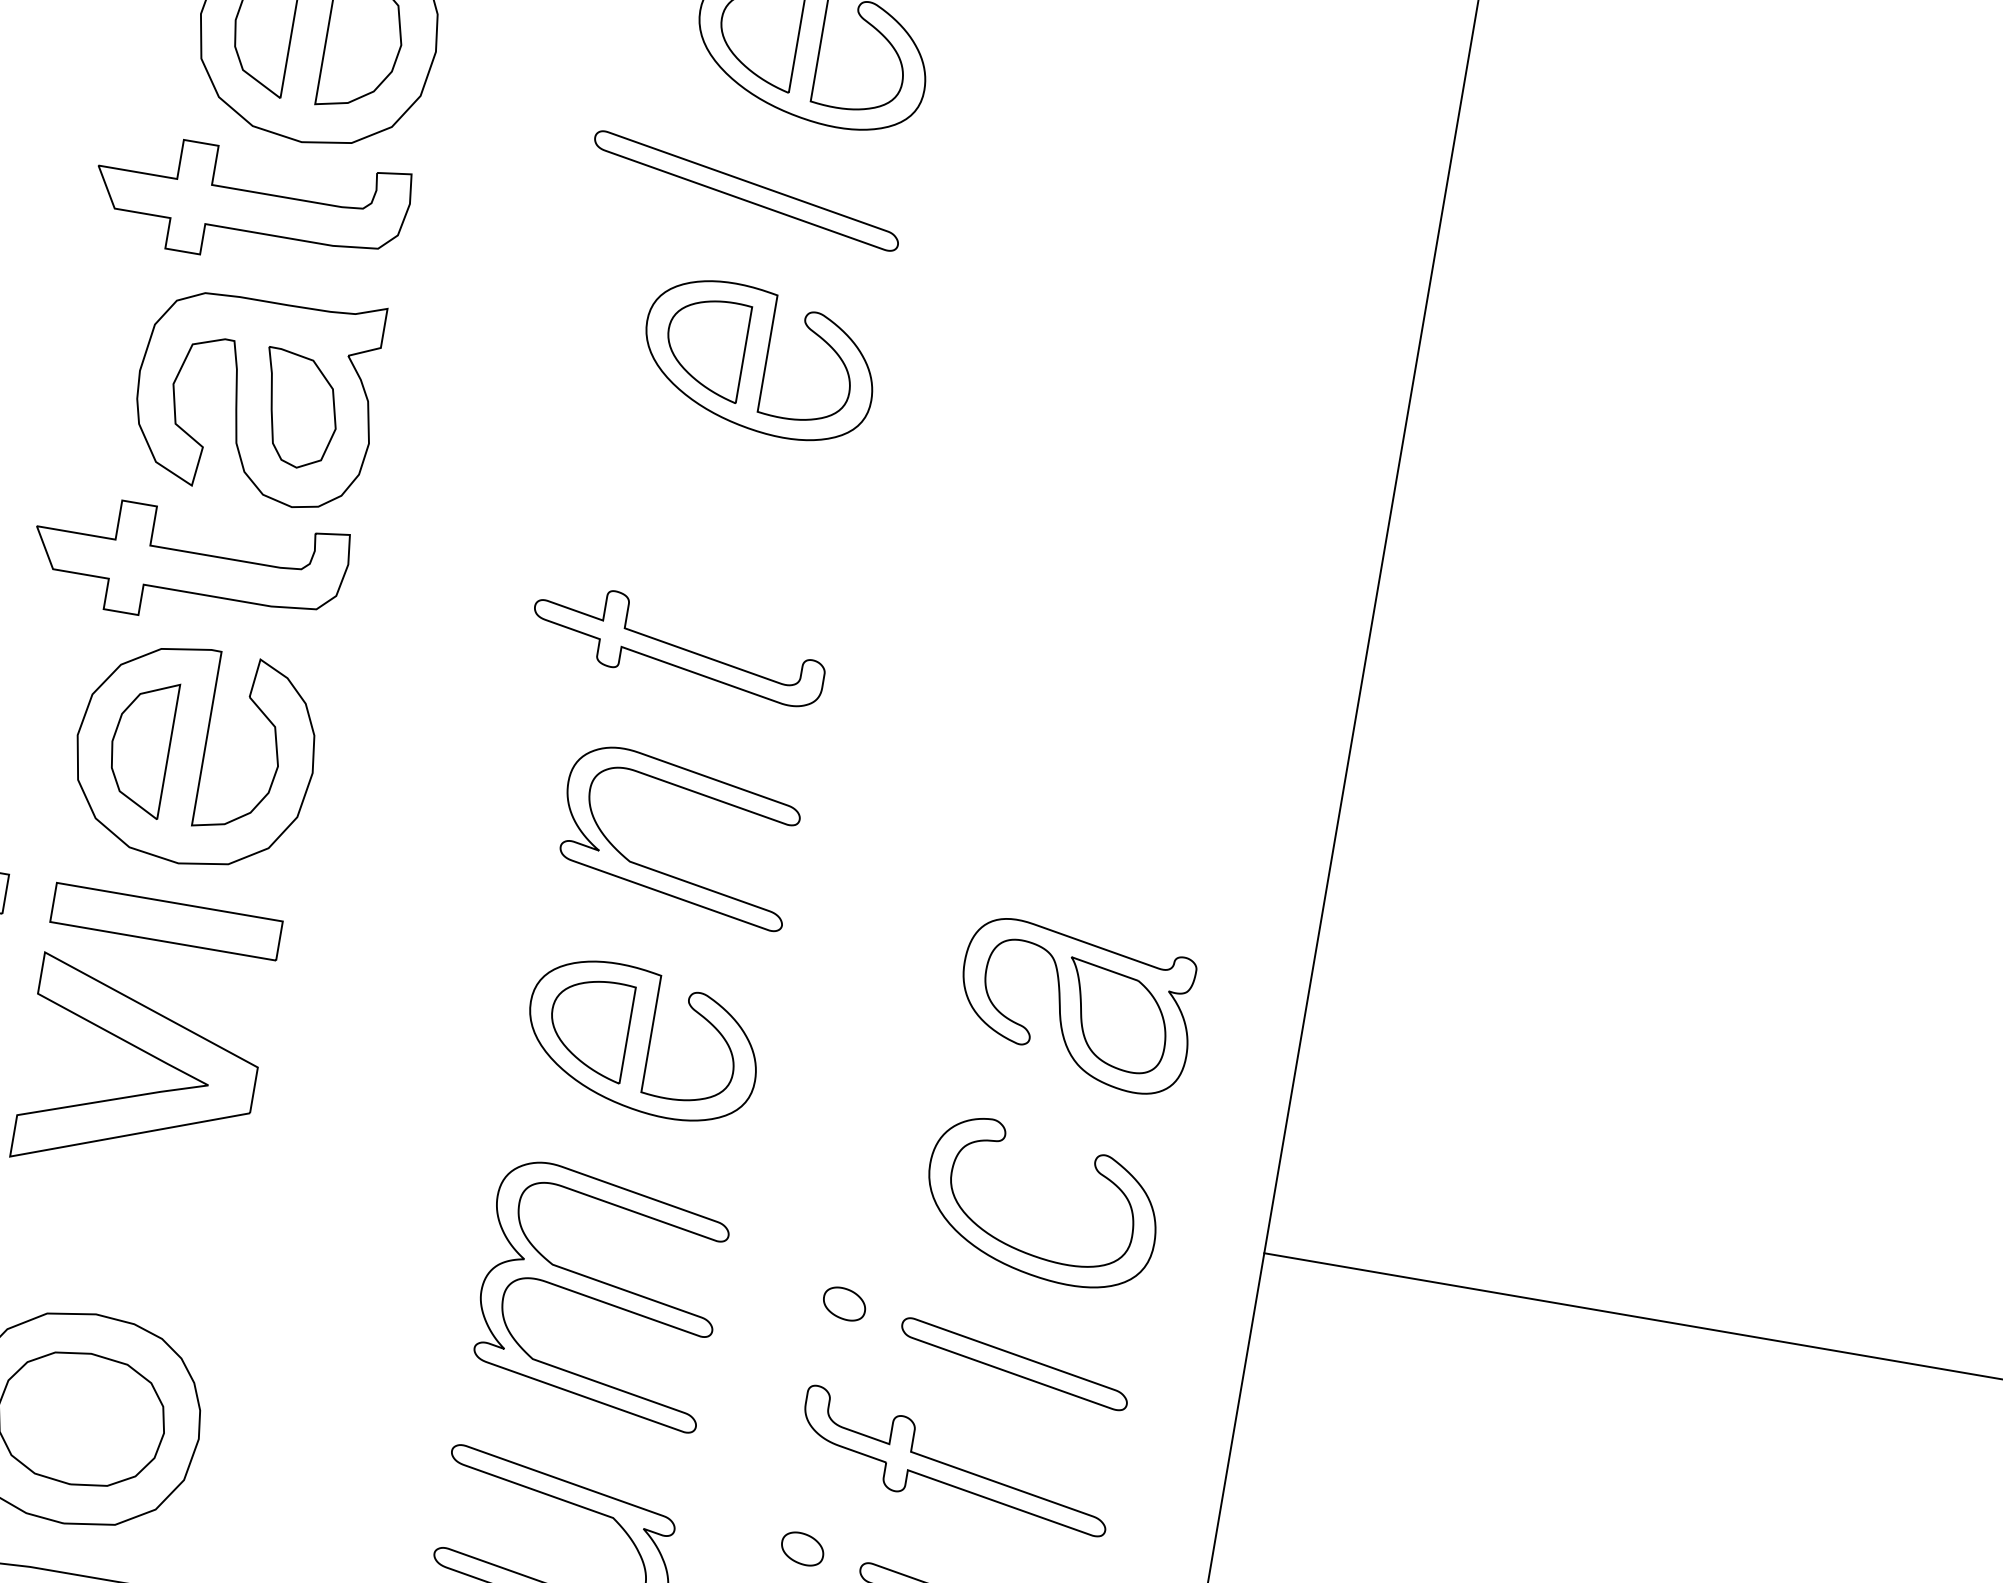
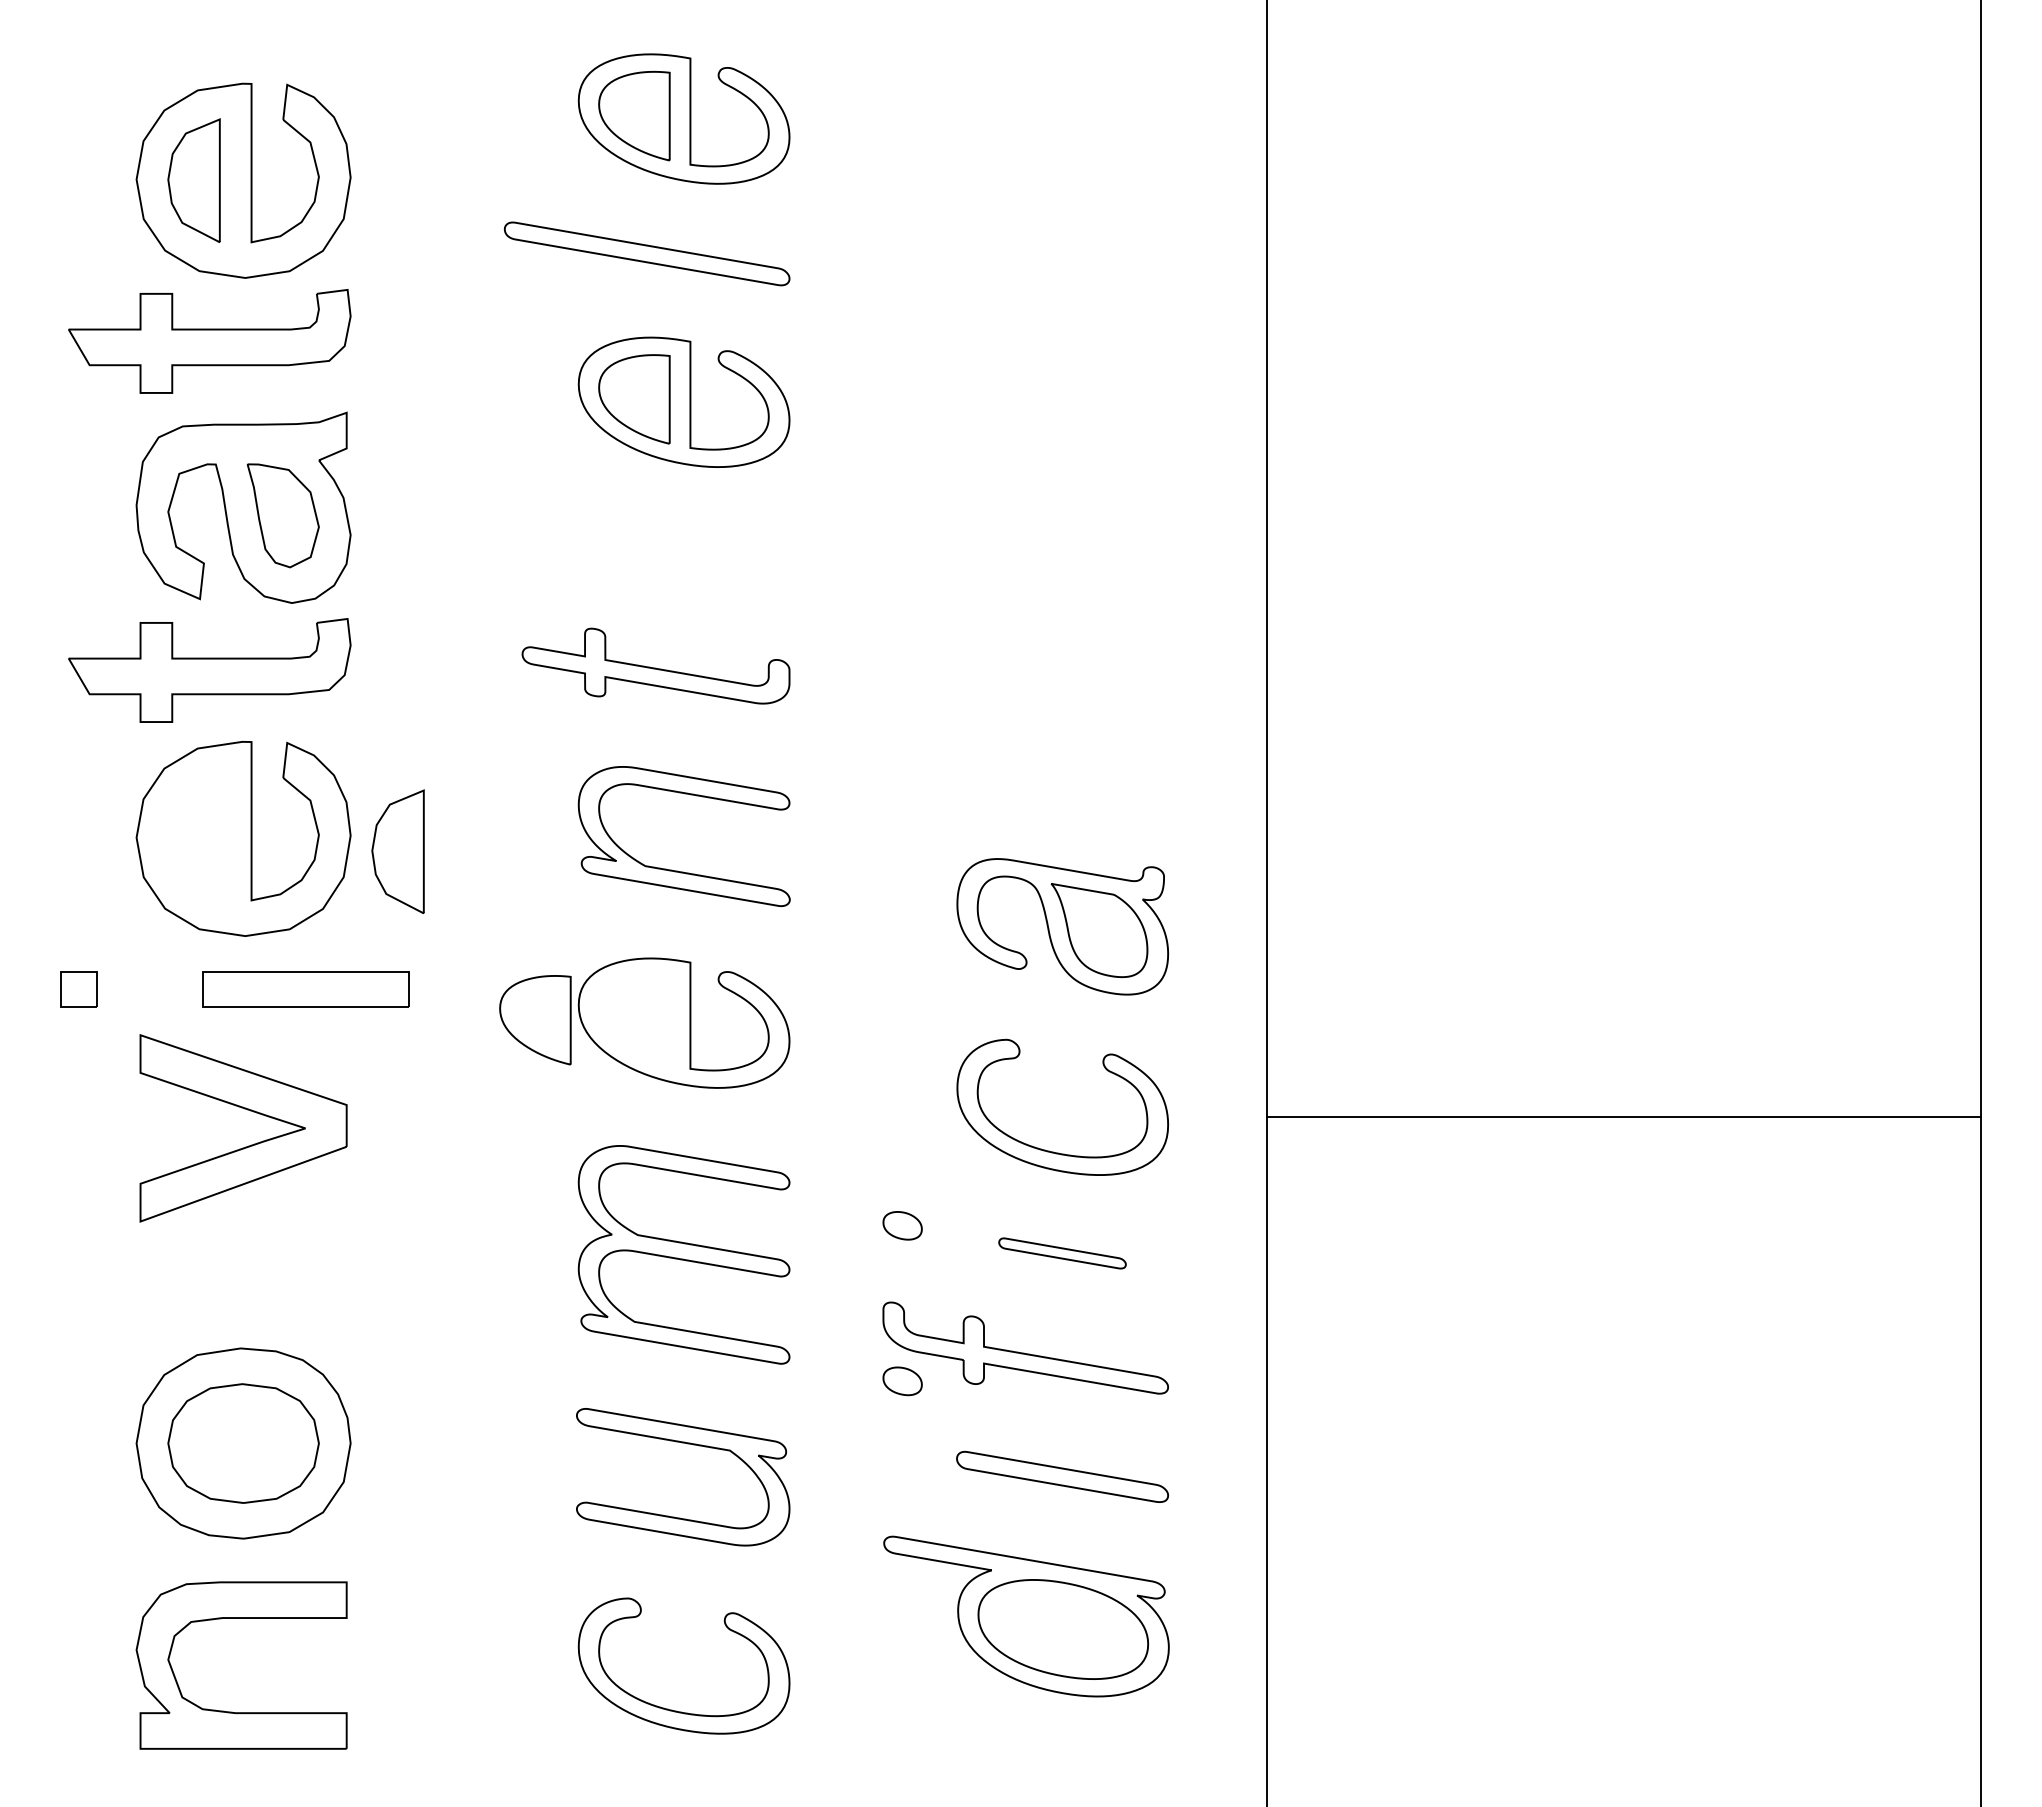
part: (139, 746) -> (397, 851), moved
part: (166, 921) -> (305, 989), moved
part: (589, 1028) -> (535, 1020), moved
part: (1014, 1364) -> (1062, 1253), size x0.6
part: (802, 1549) -> (902, 1381), moved

